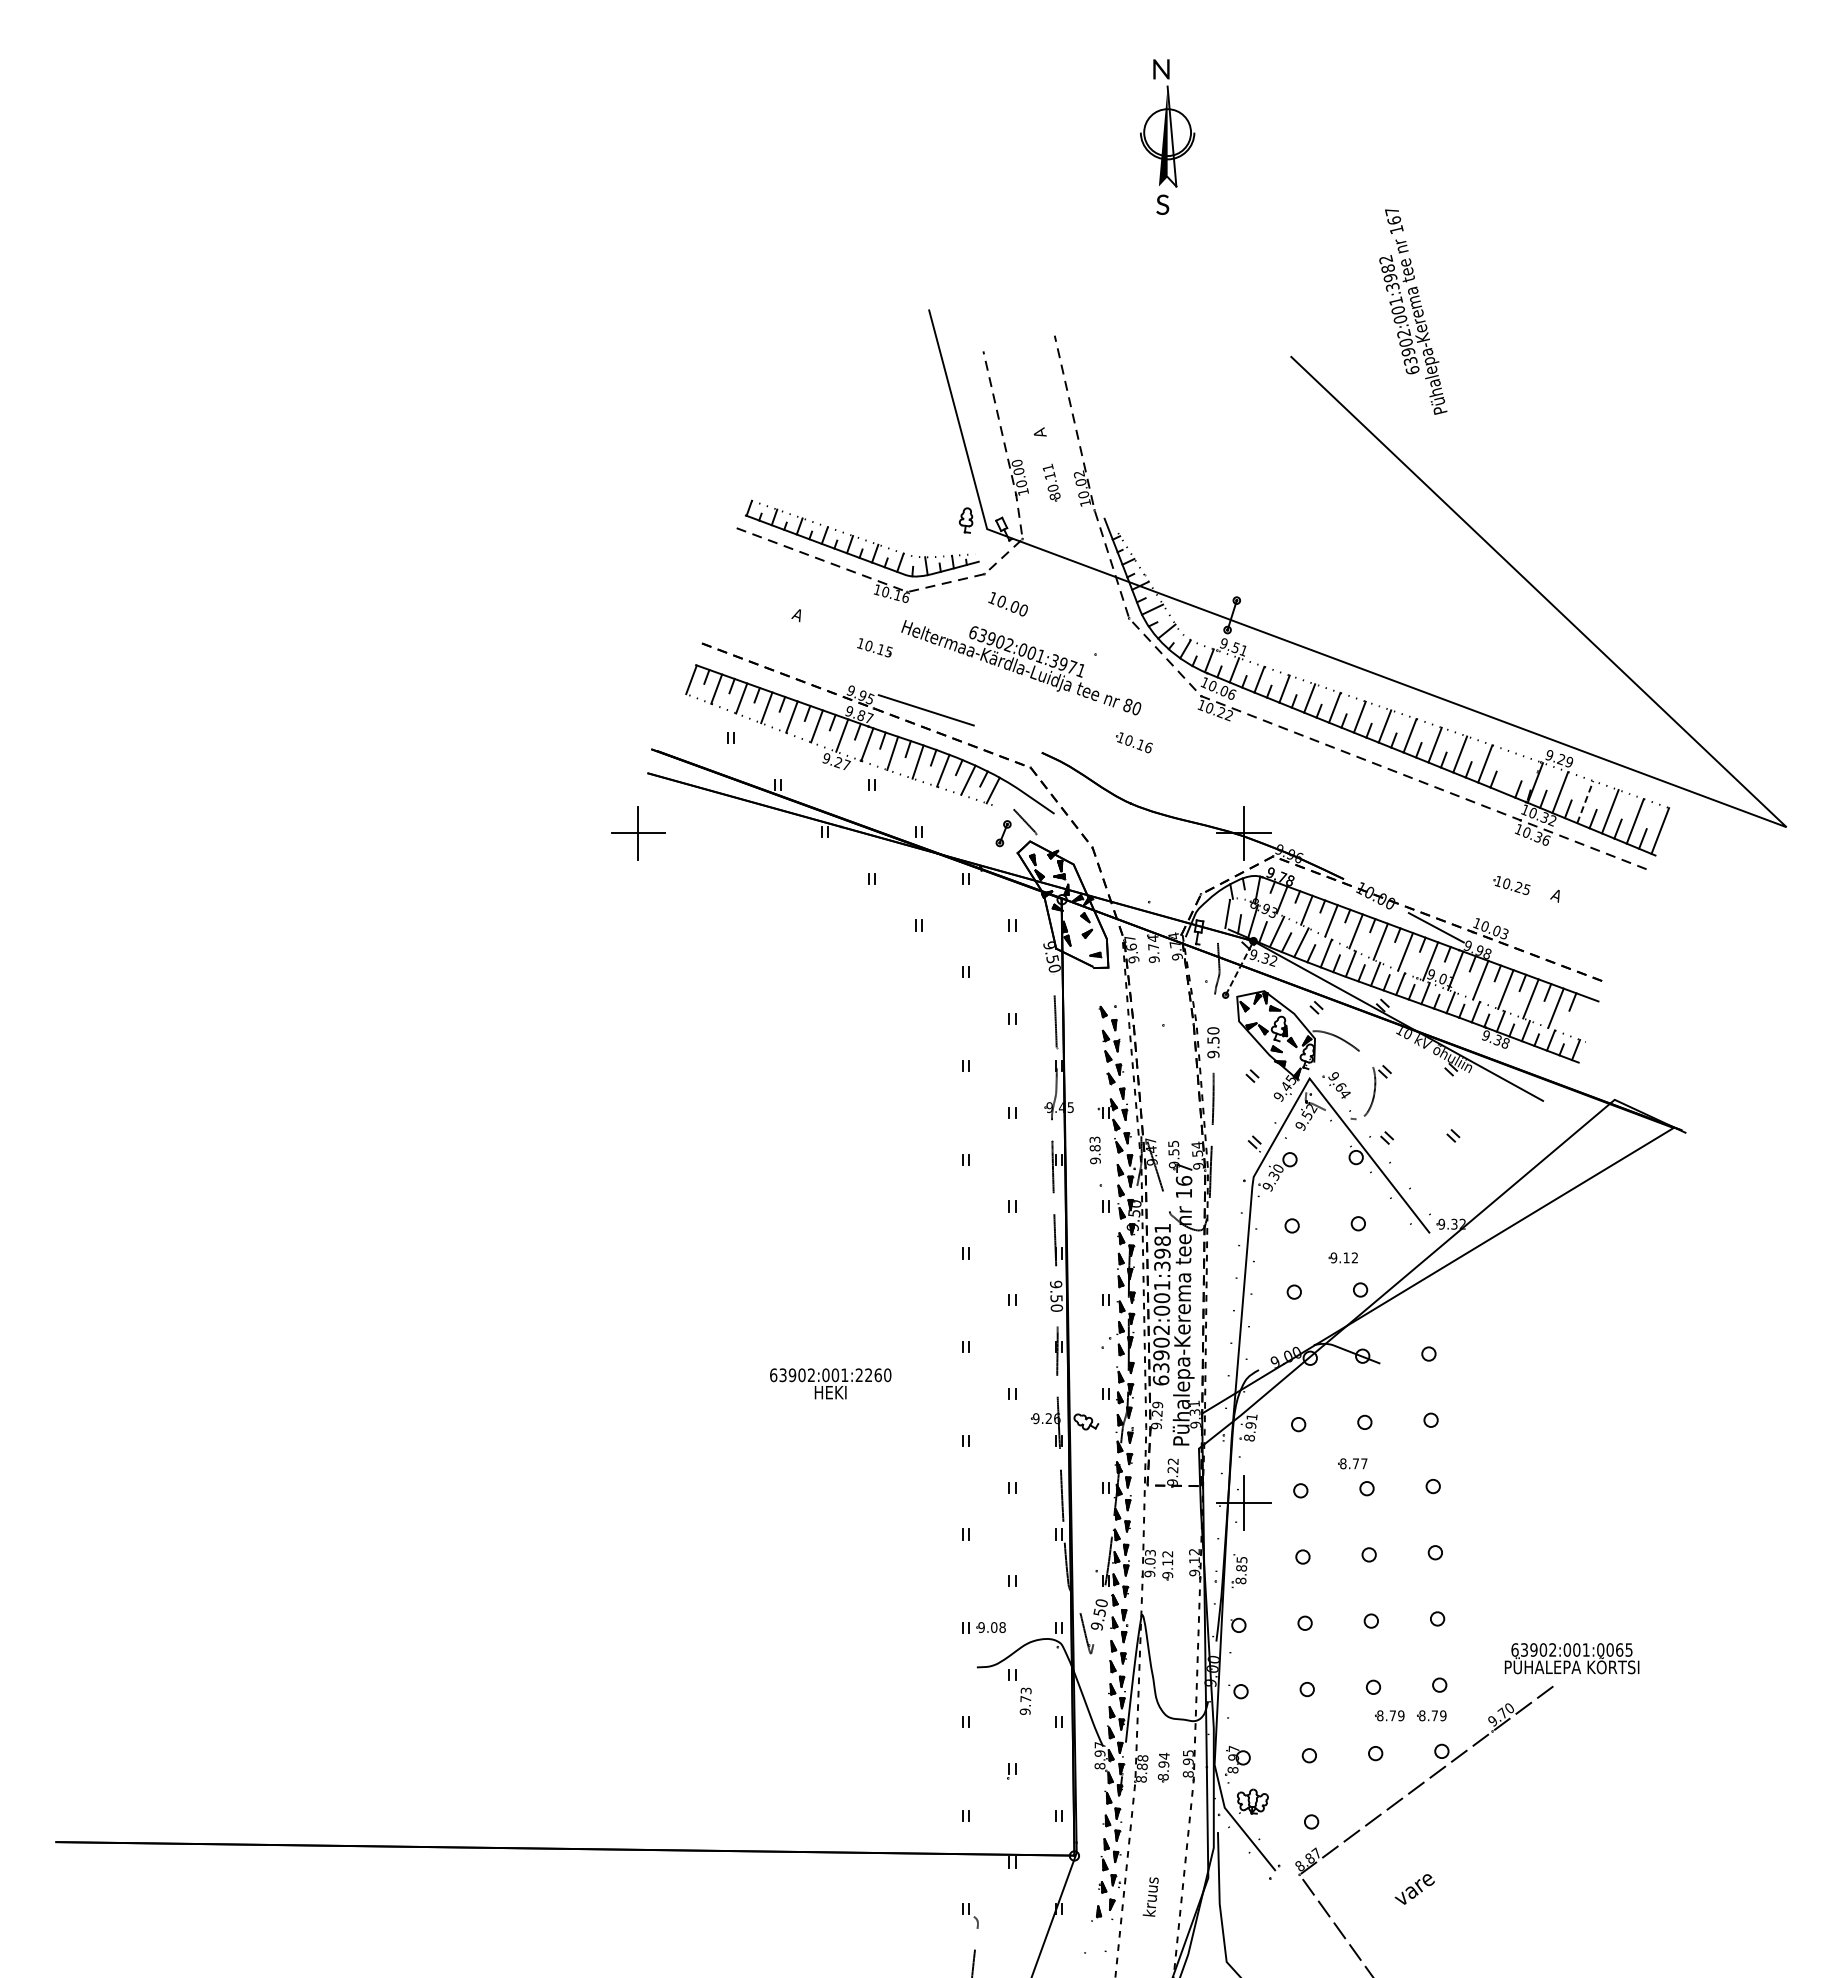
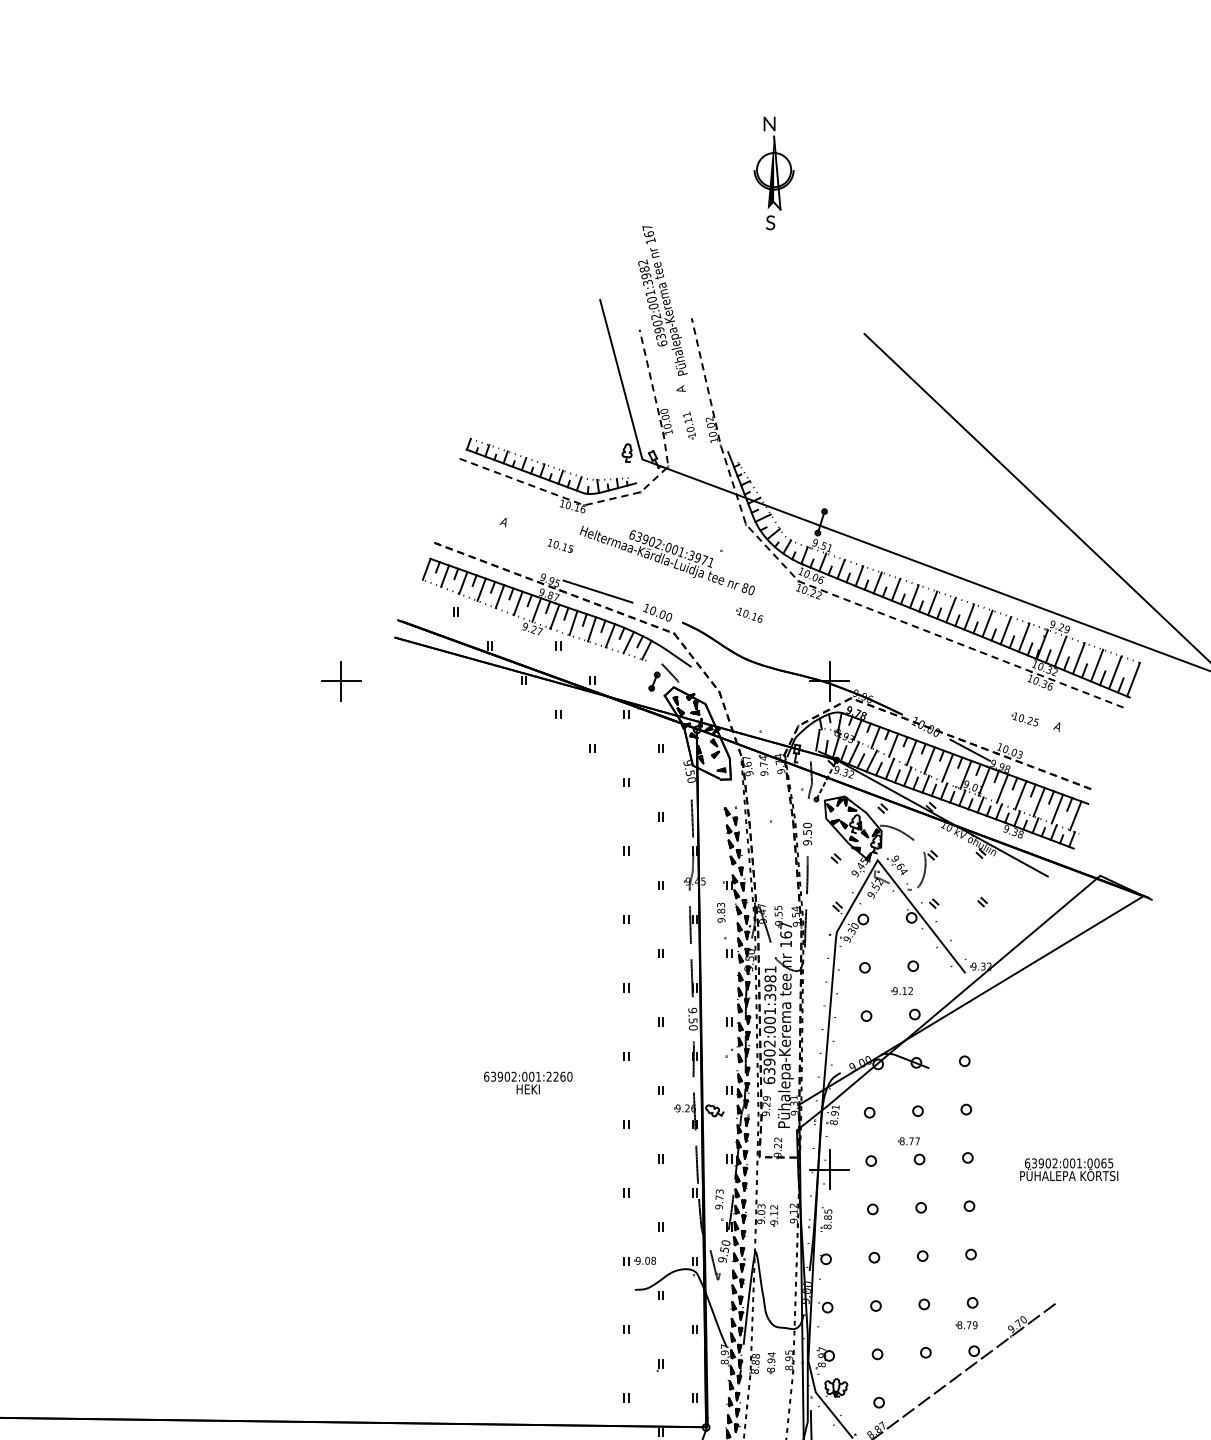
text: (1413, 311) -> (663, 300), moved
text: (1054, 496) -> (691, 435), 80.11 -> 10.11
text: (1007, 604) -> (657, 612), moved
line: (1509, 773) -> (1023, 637), added
line: (1585, 802) -> (1078, 658), dashed -> solid
part: (638, 833) -> (341, 681), moved
line: (1580, 1017) -> (1075, 815), added
text: (1571, 1658) -> (1068, 1169), moved
text: (1025, 1700) -> (719, 1198), moved
part: (1389, 1715) -> (935, 1325), removed

